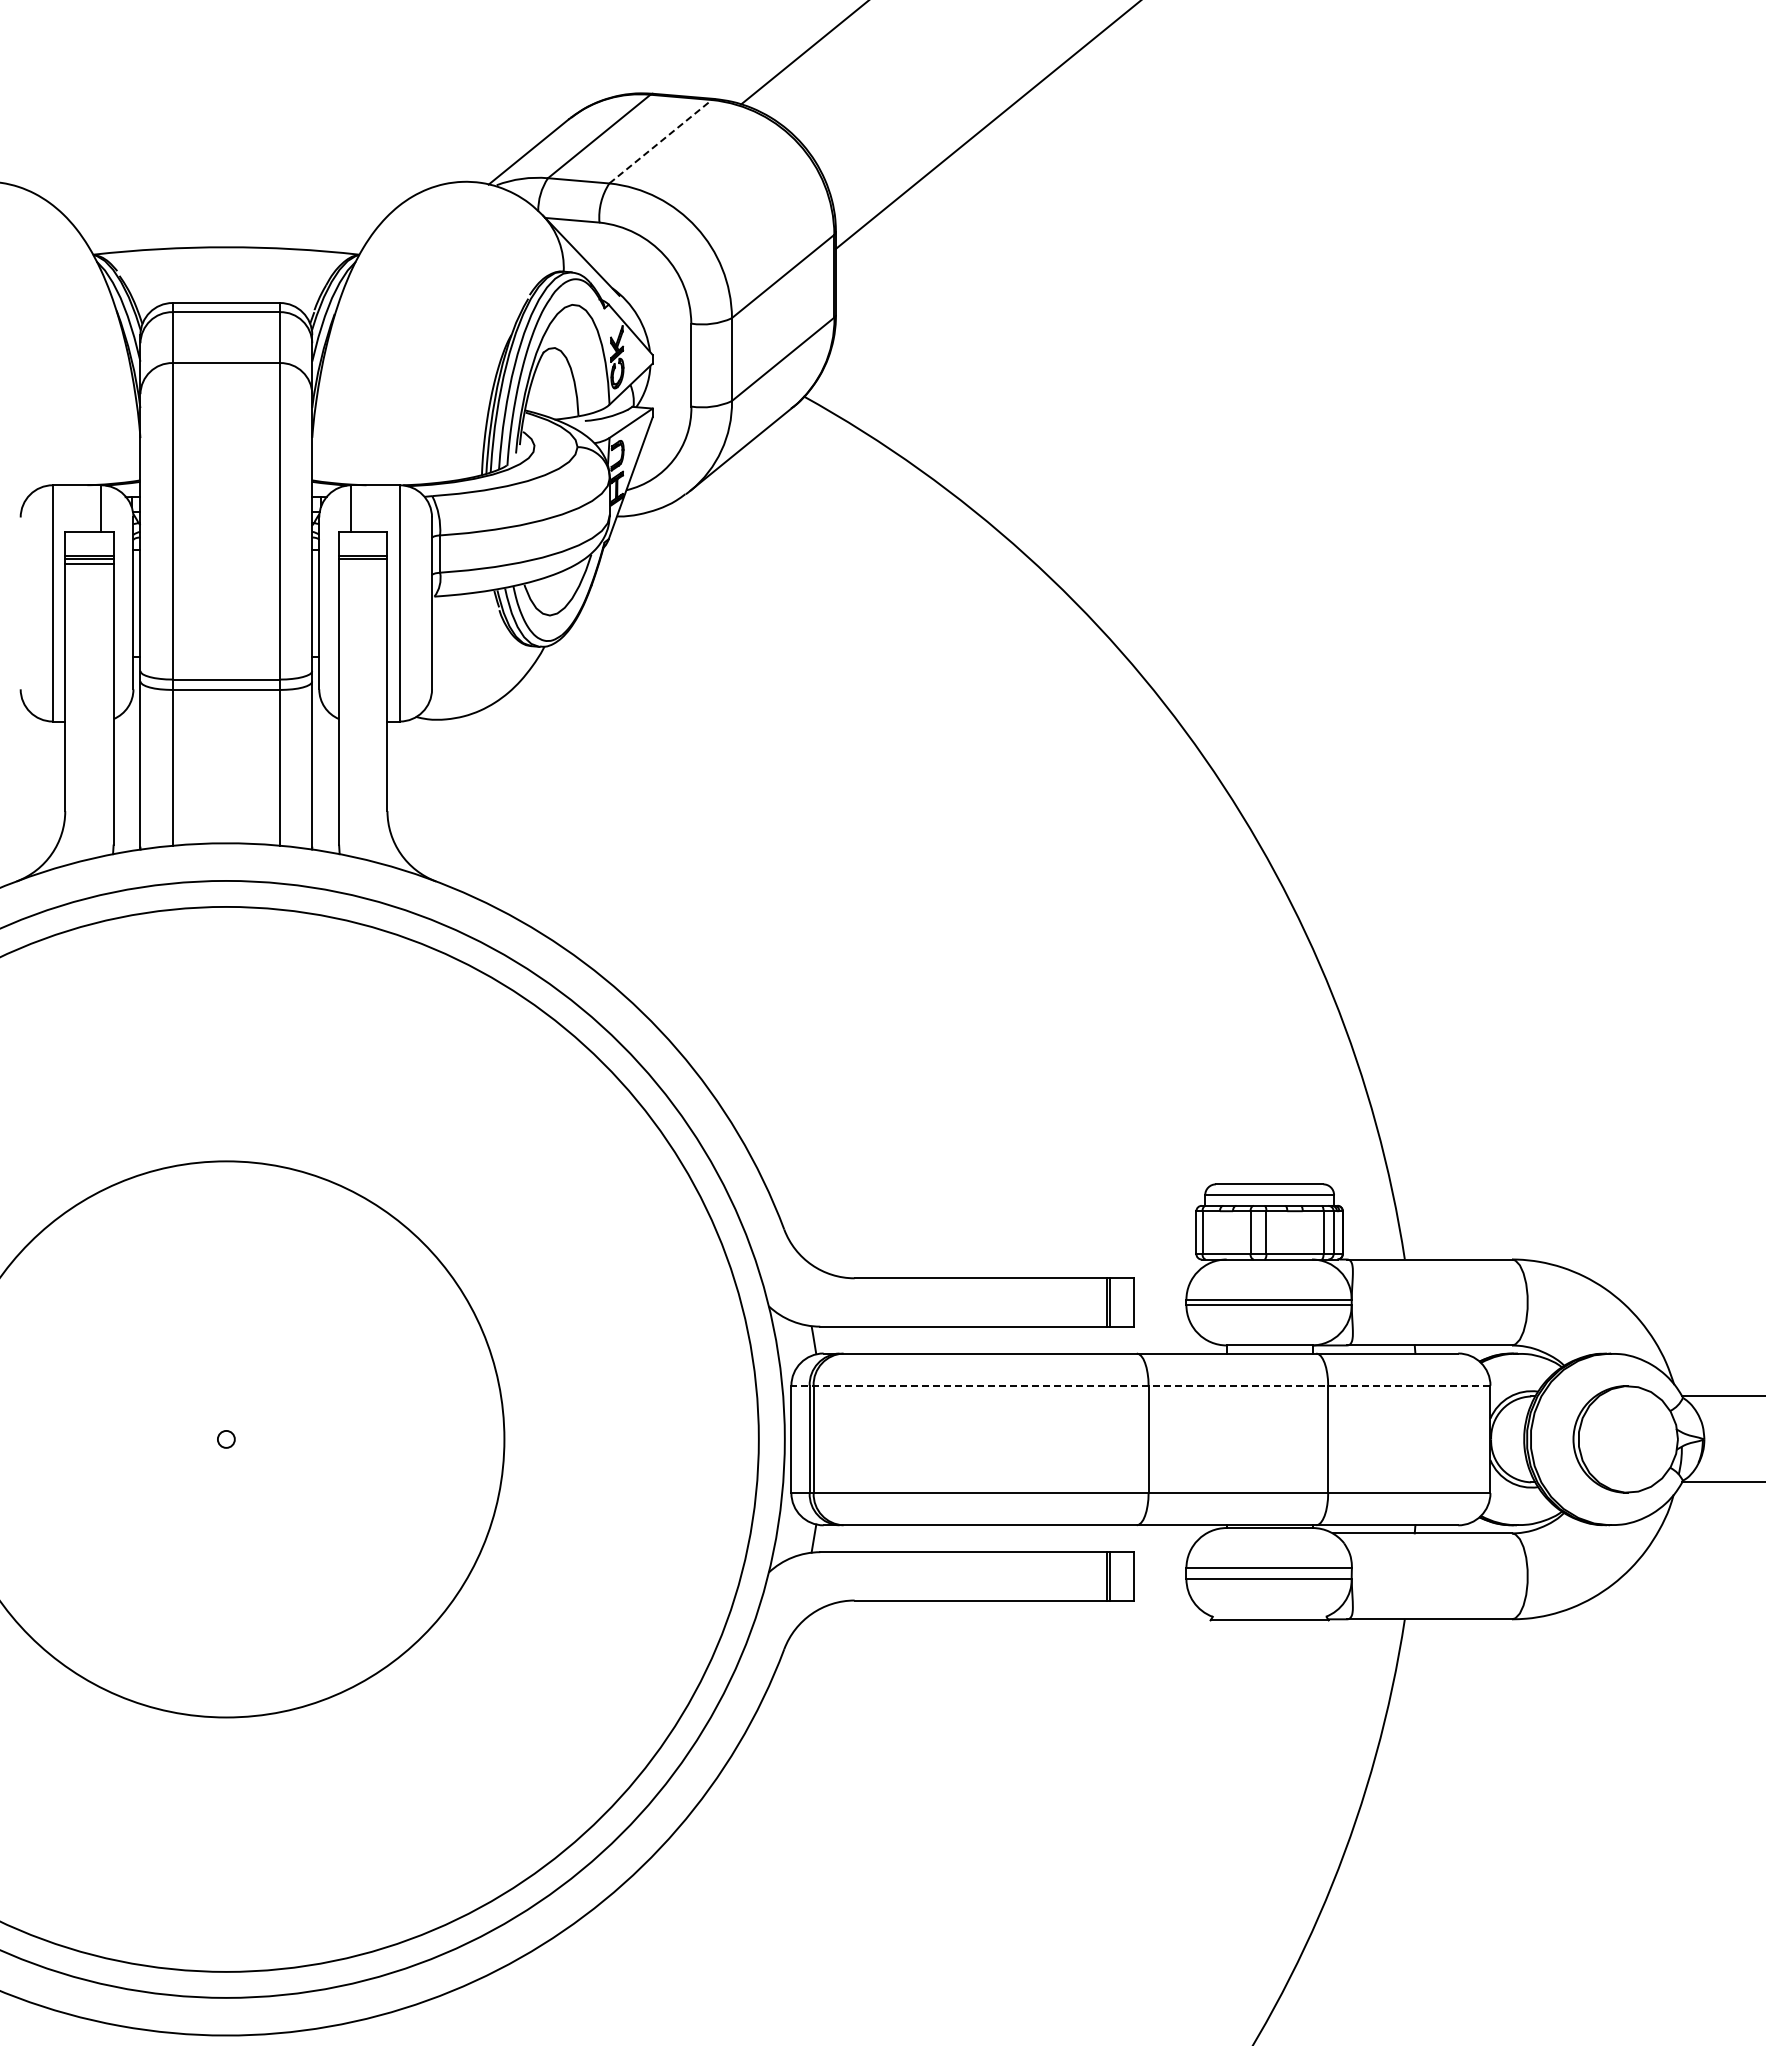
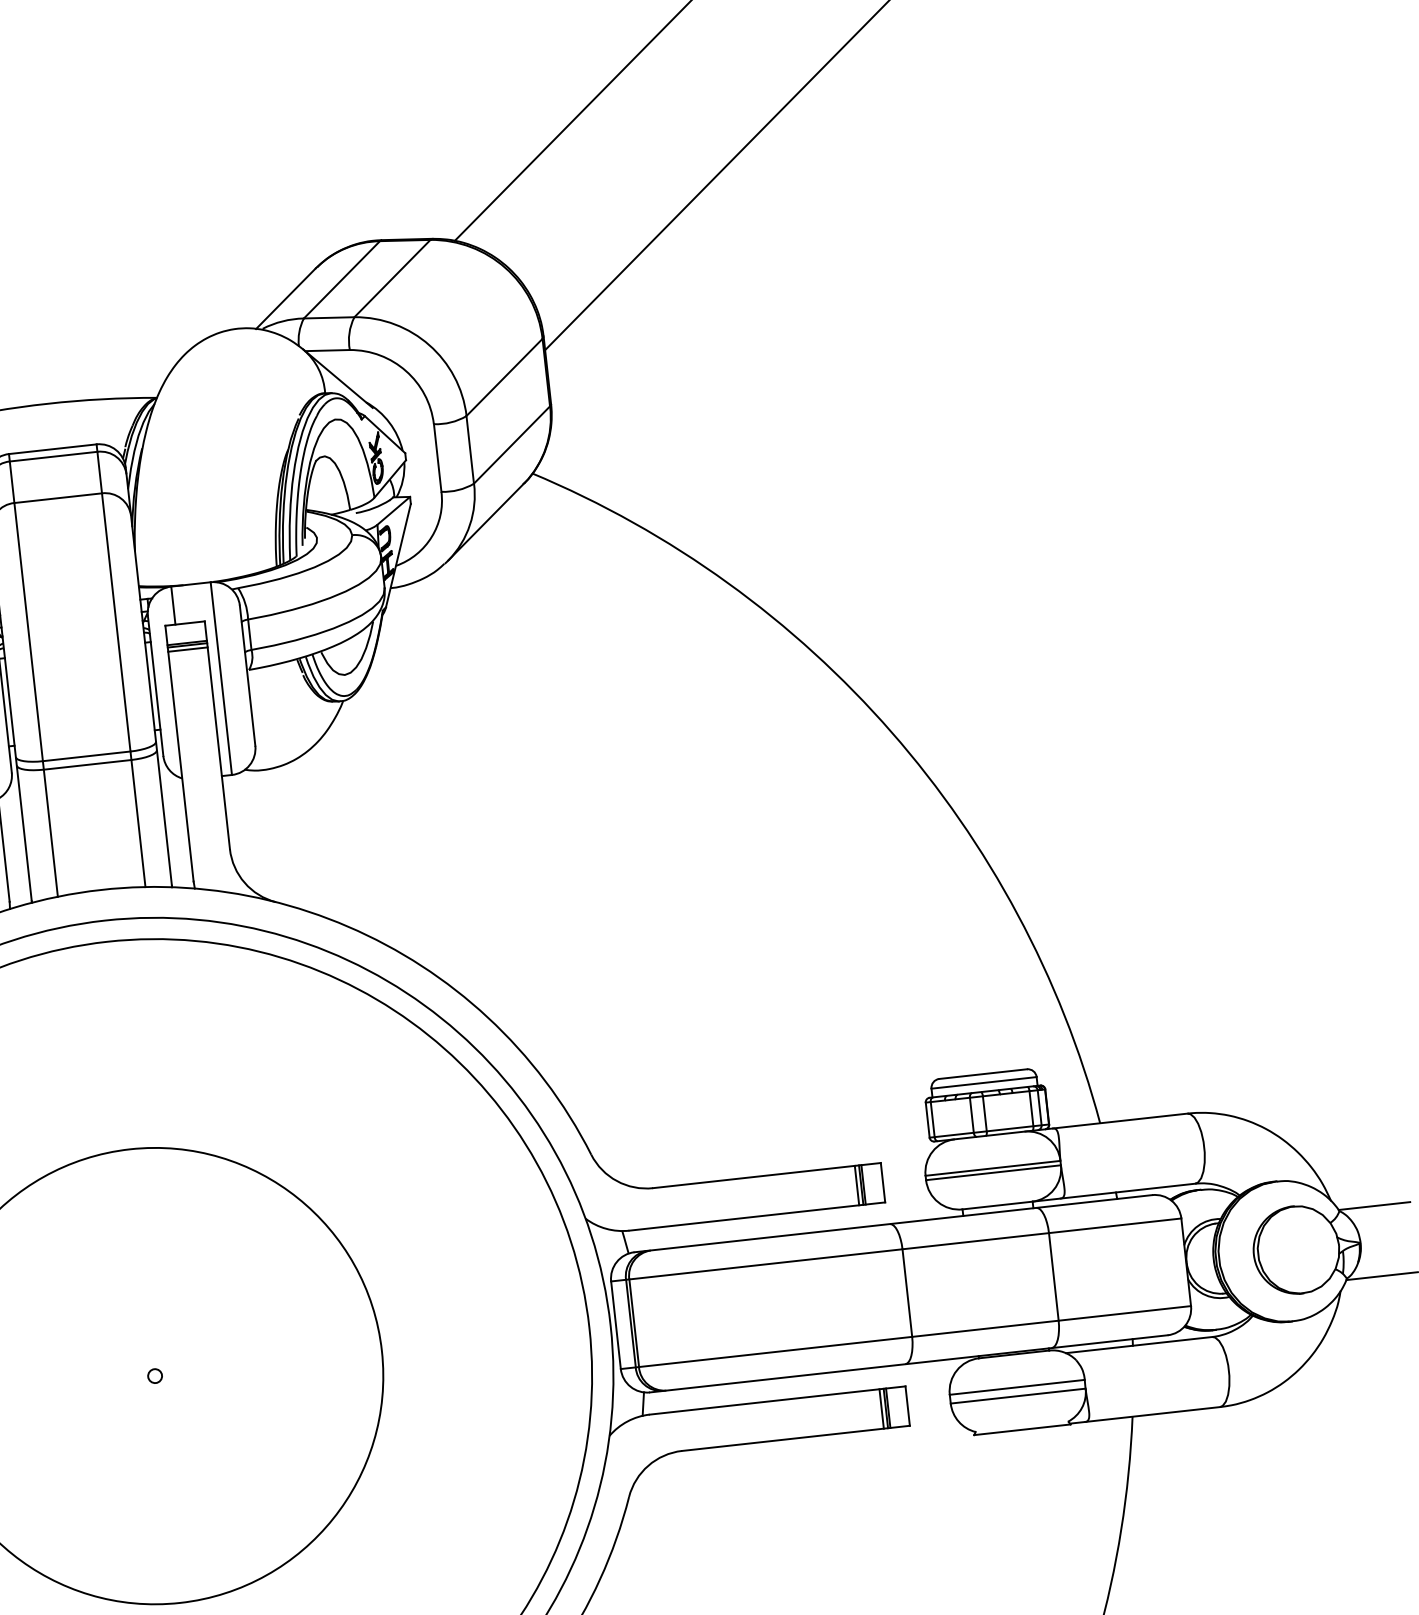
line: (660, 141) -> (392, 278), dashed -> solid
line: (363, 563) -> (188, 649), added
line: (1102, 1302) -> (857, 1185), added
line: (1140, 1385) -> (895, 1249), dashed -> solid
line: (1102, 1576) -> (882, 1409), added

